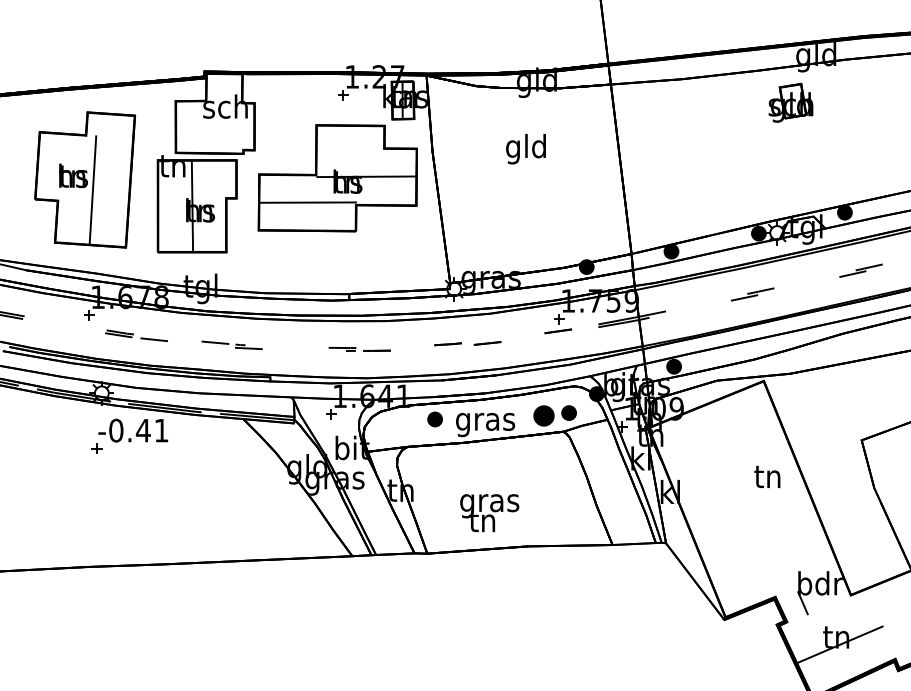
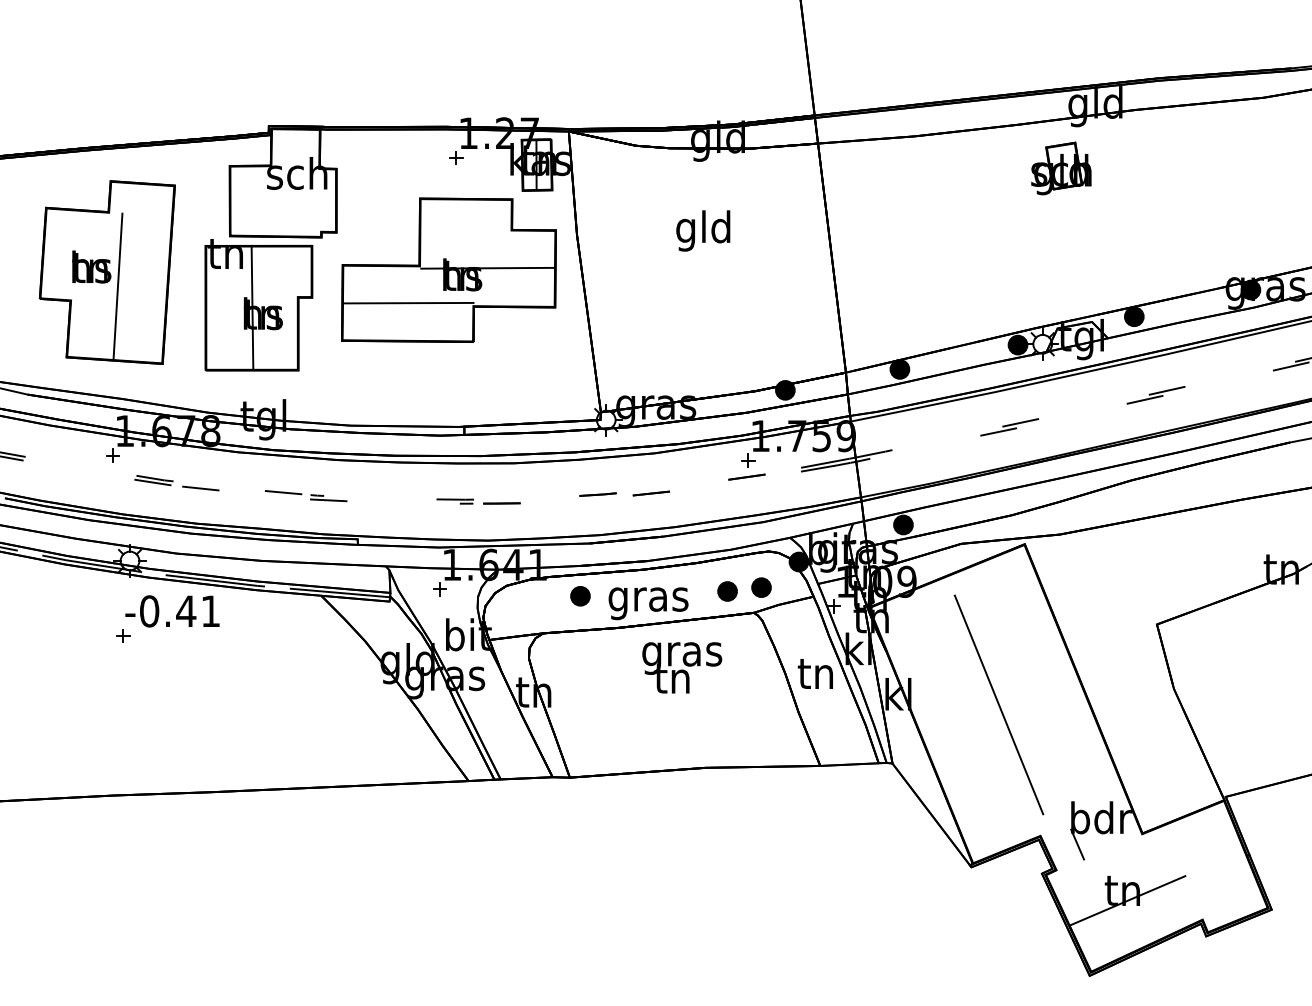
part: (543, 415) -> (727, 591), size x0.71
text: (766, 476) -> (814, 673), moved
line: (744, 499) -> (998, 704), added
text: (489, 512) -> (682, 667), moved

